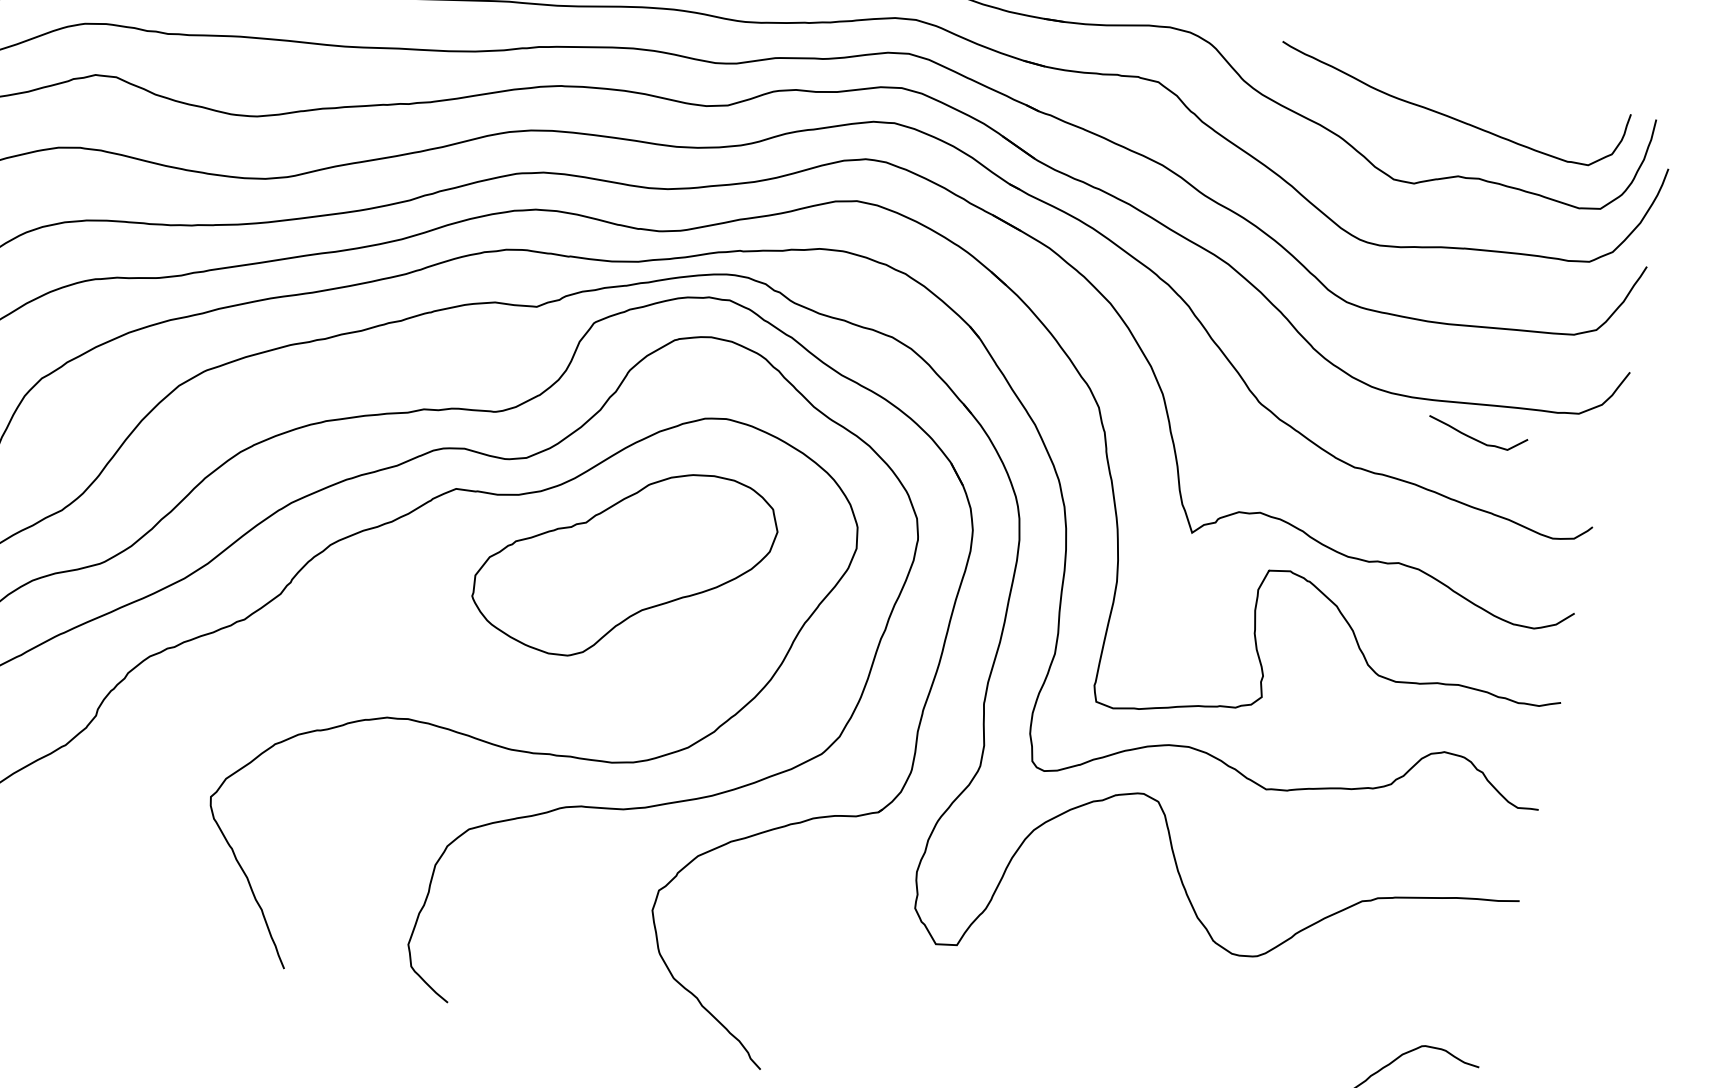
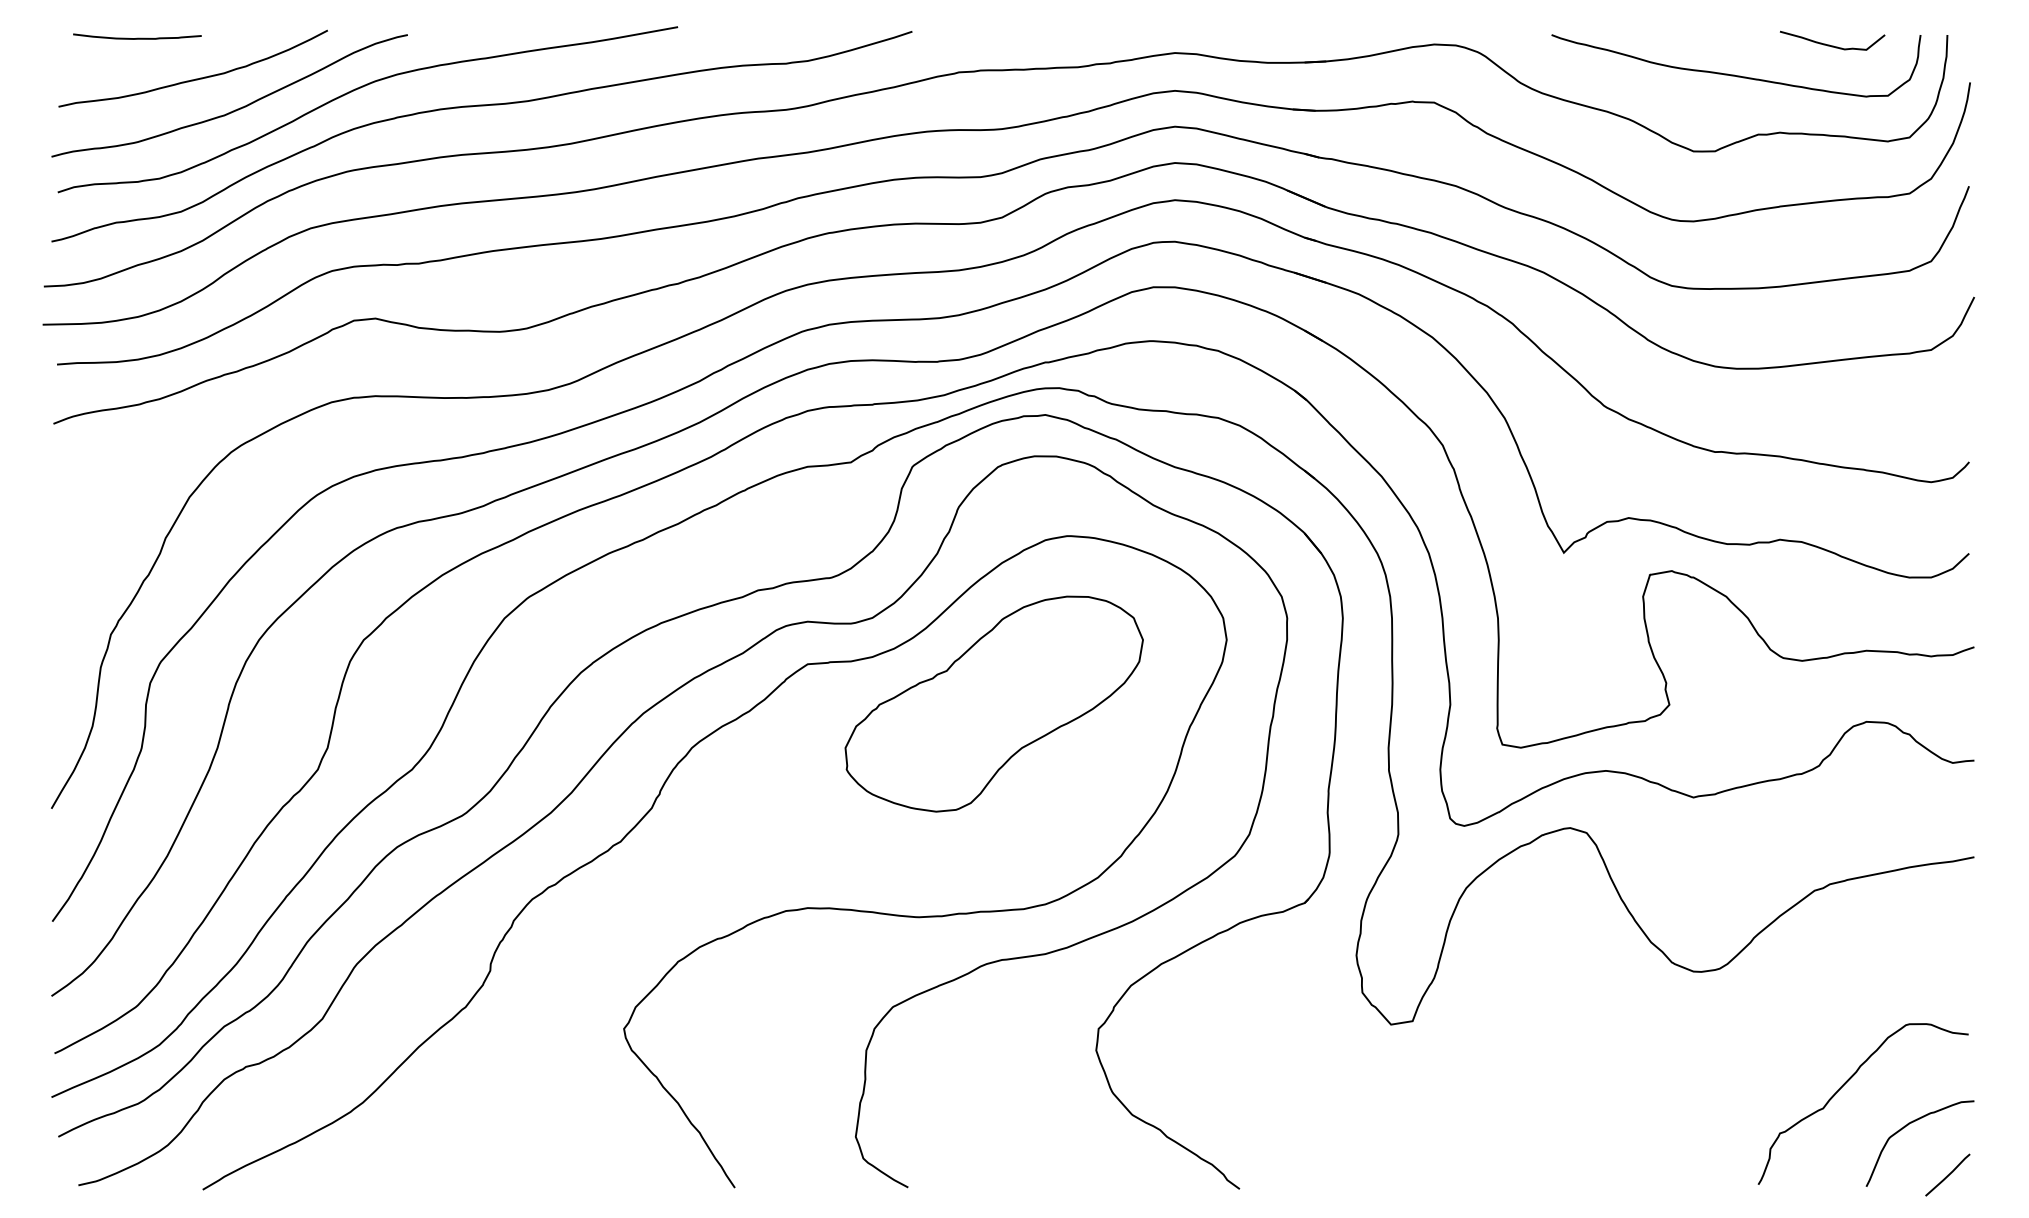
curve: (1473, 437) -> (1829, 44), moved

